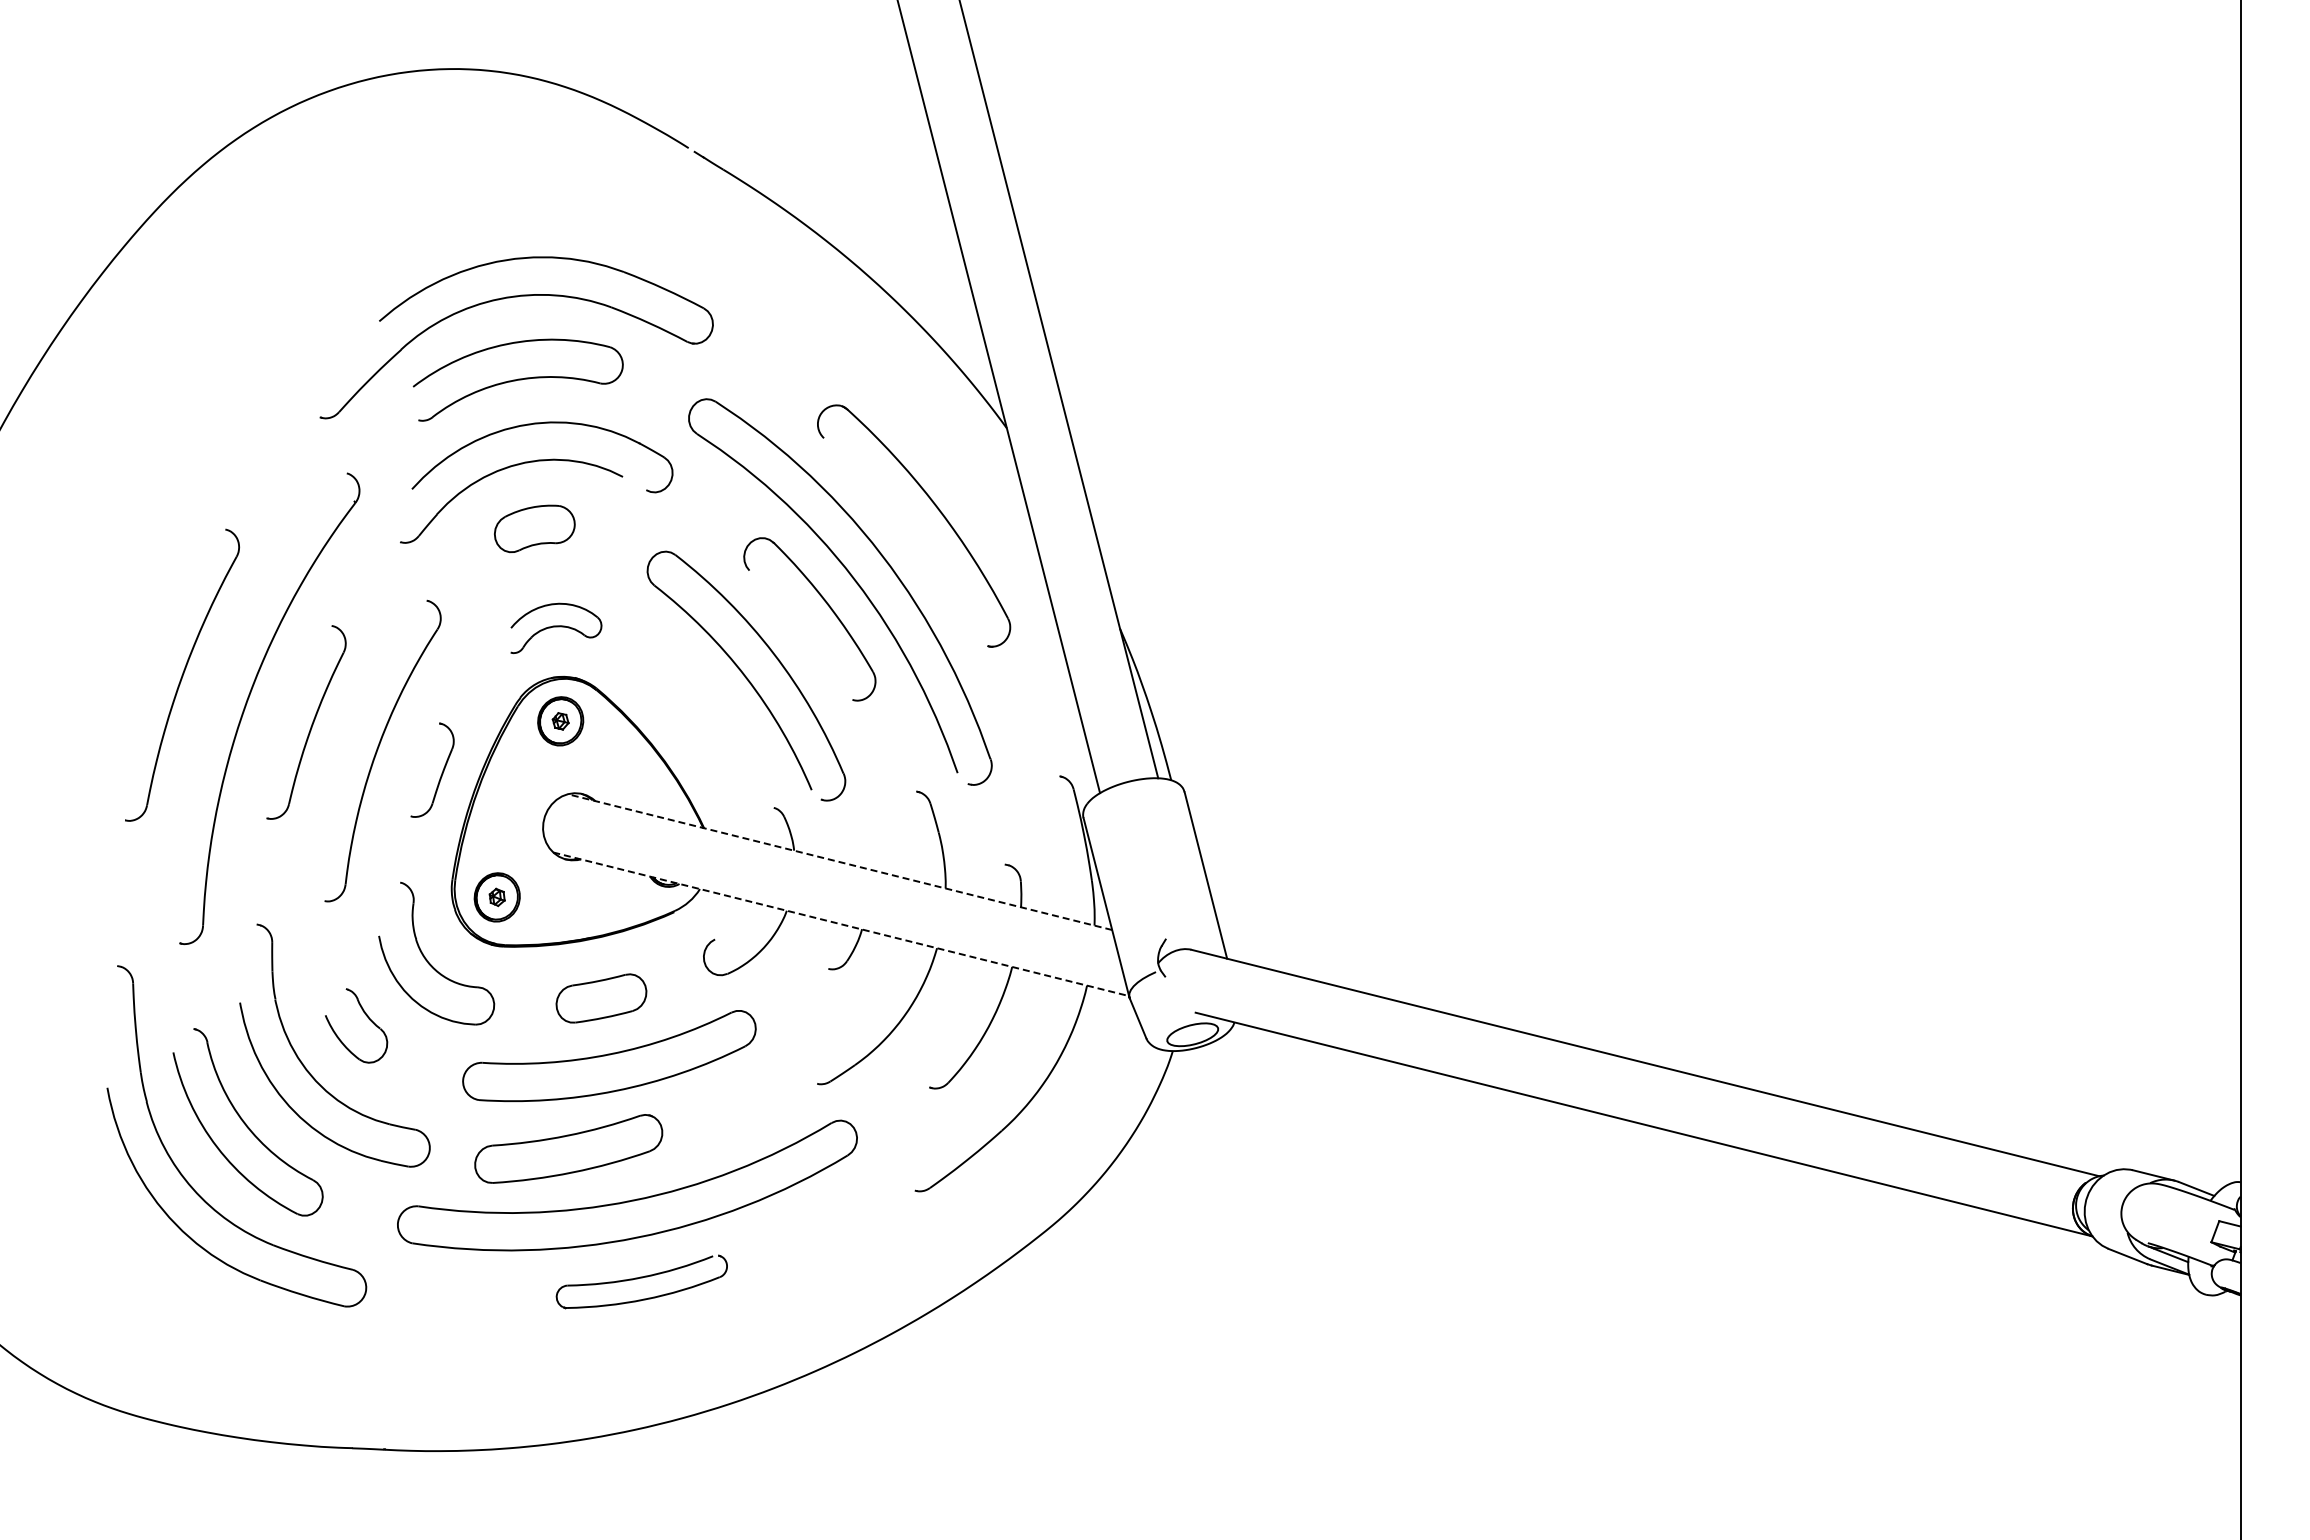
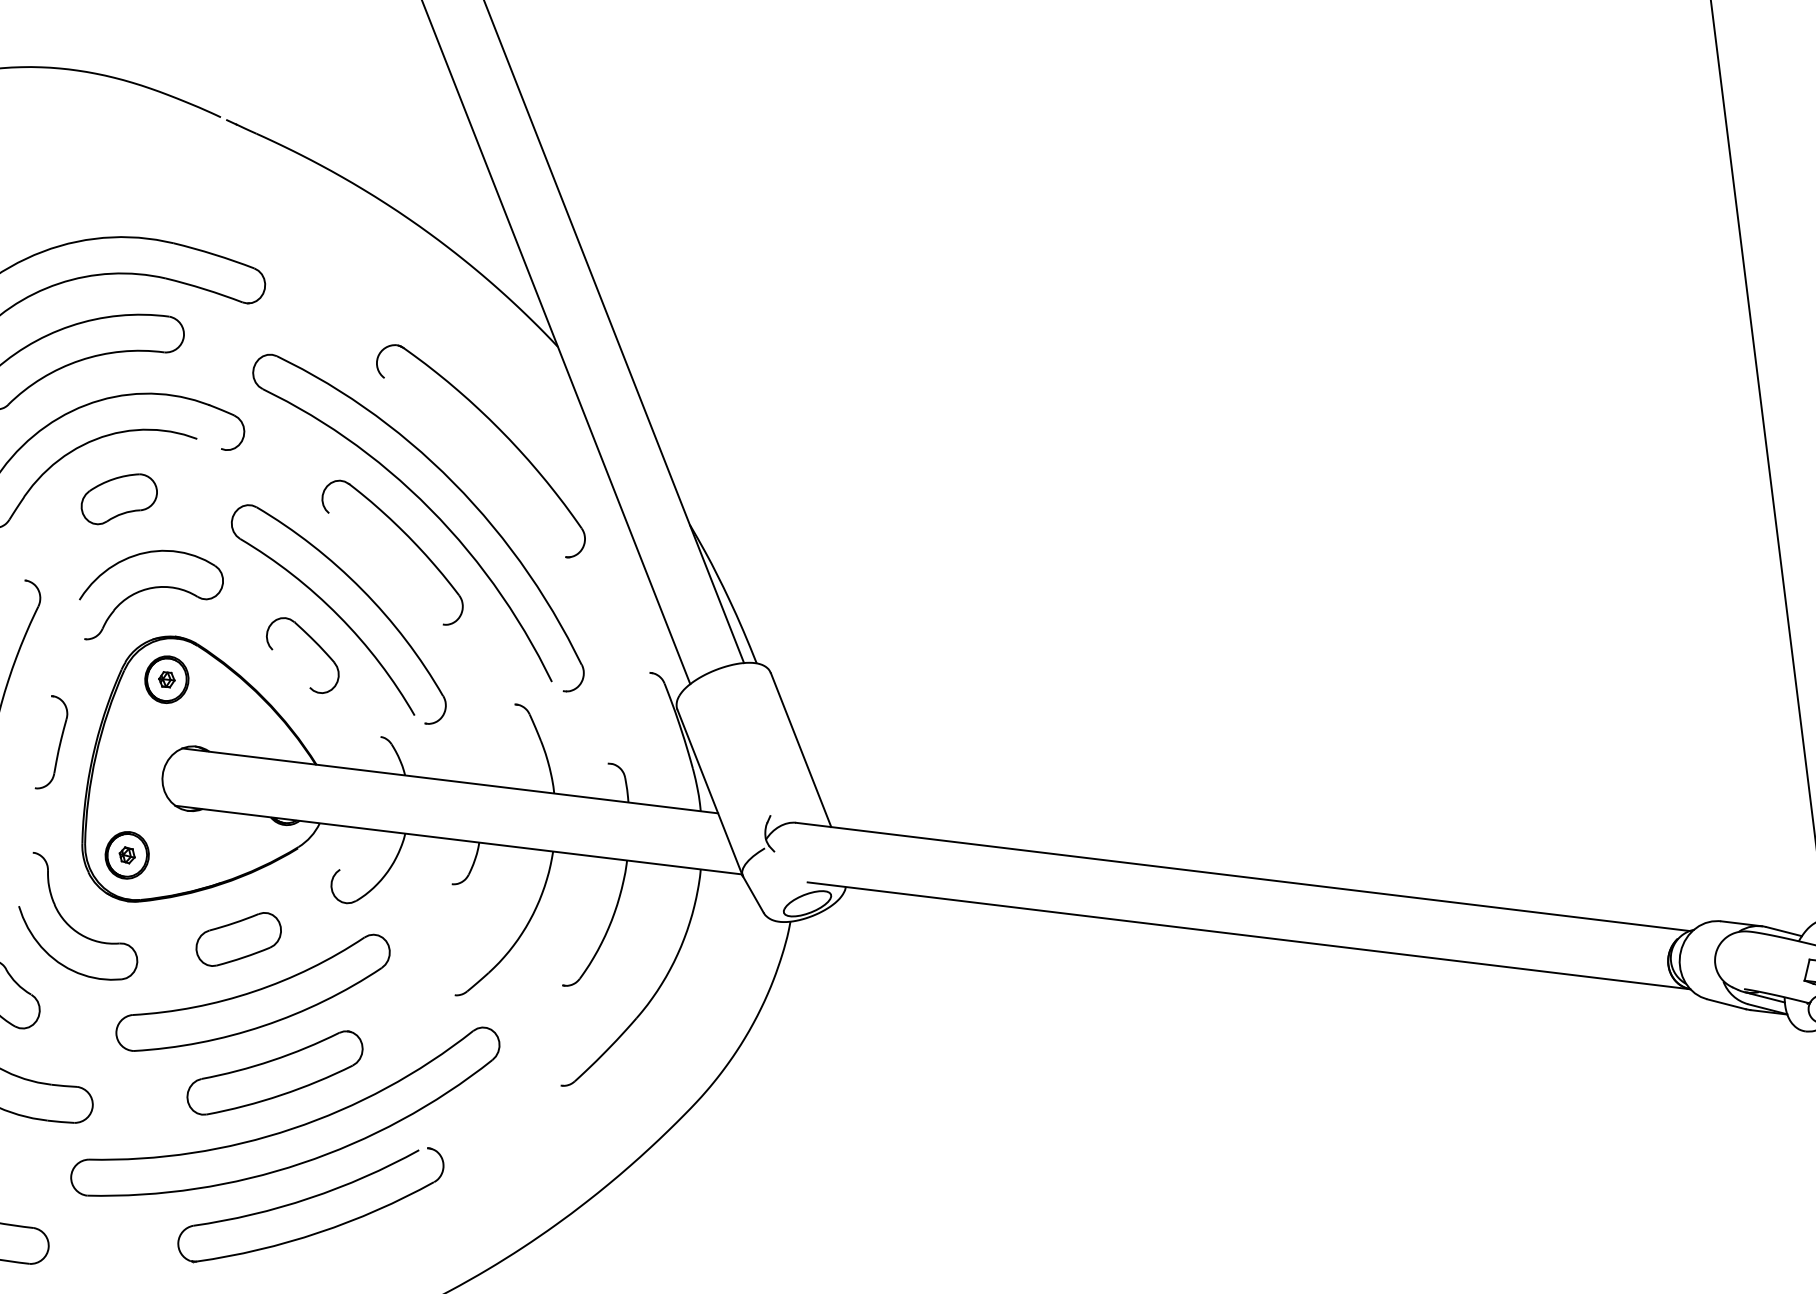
part: (556, 628) -> (151, 591), size x1.67
part: (719, 704) -> (316, 644), added
line: (839, 862) -> (449, 781), dashed -> solid
line: (841, 924) -> (459, 840), dashed -> solid
part: (568, 1148) -> (274, 1072), moved
part: (641, 1281) -> (310, 1204), size x1.67

